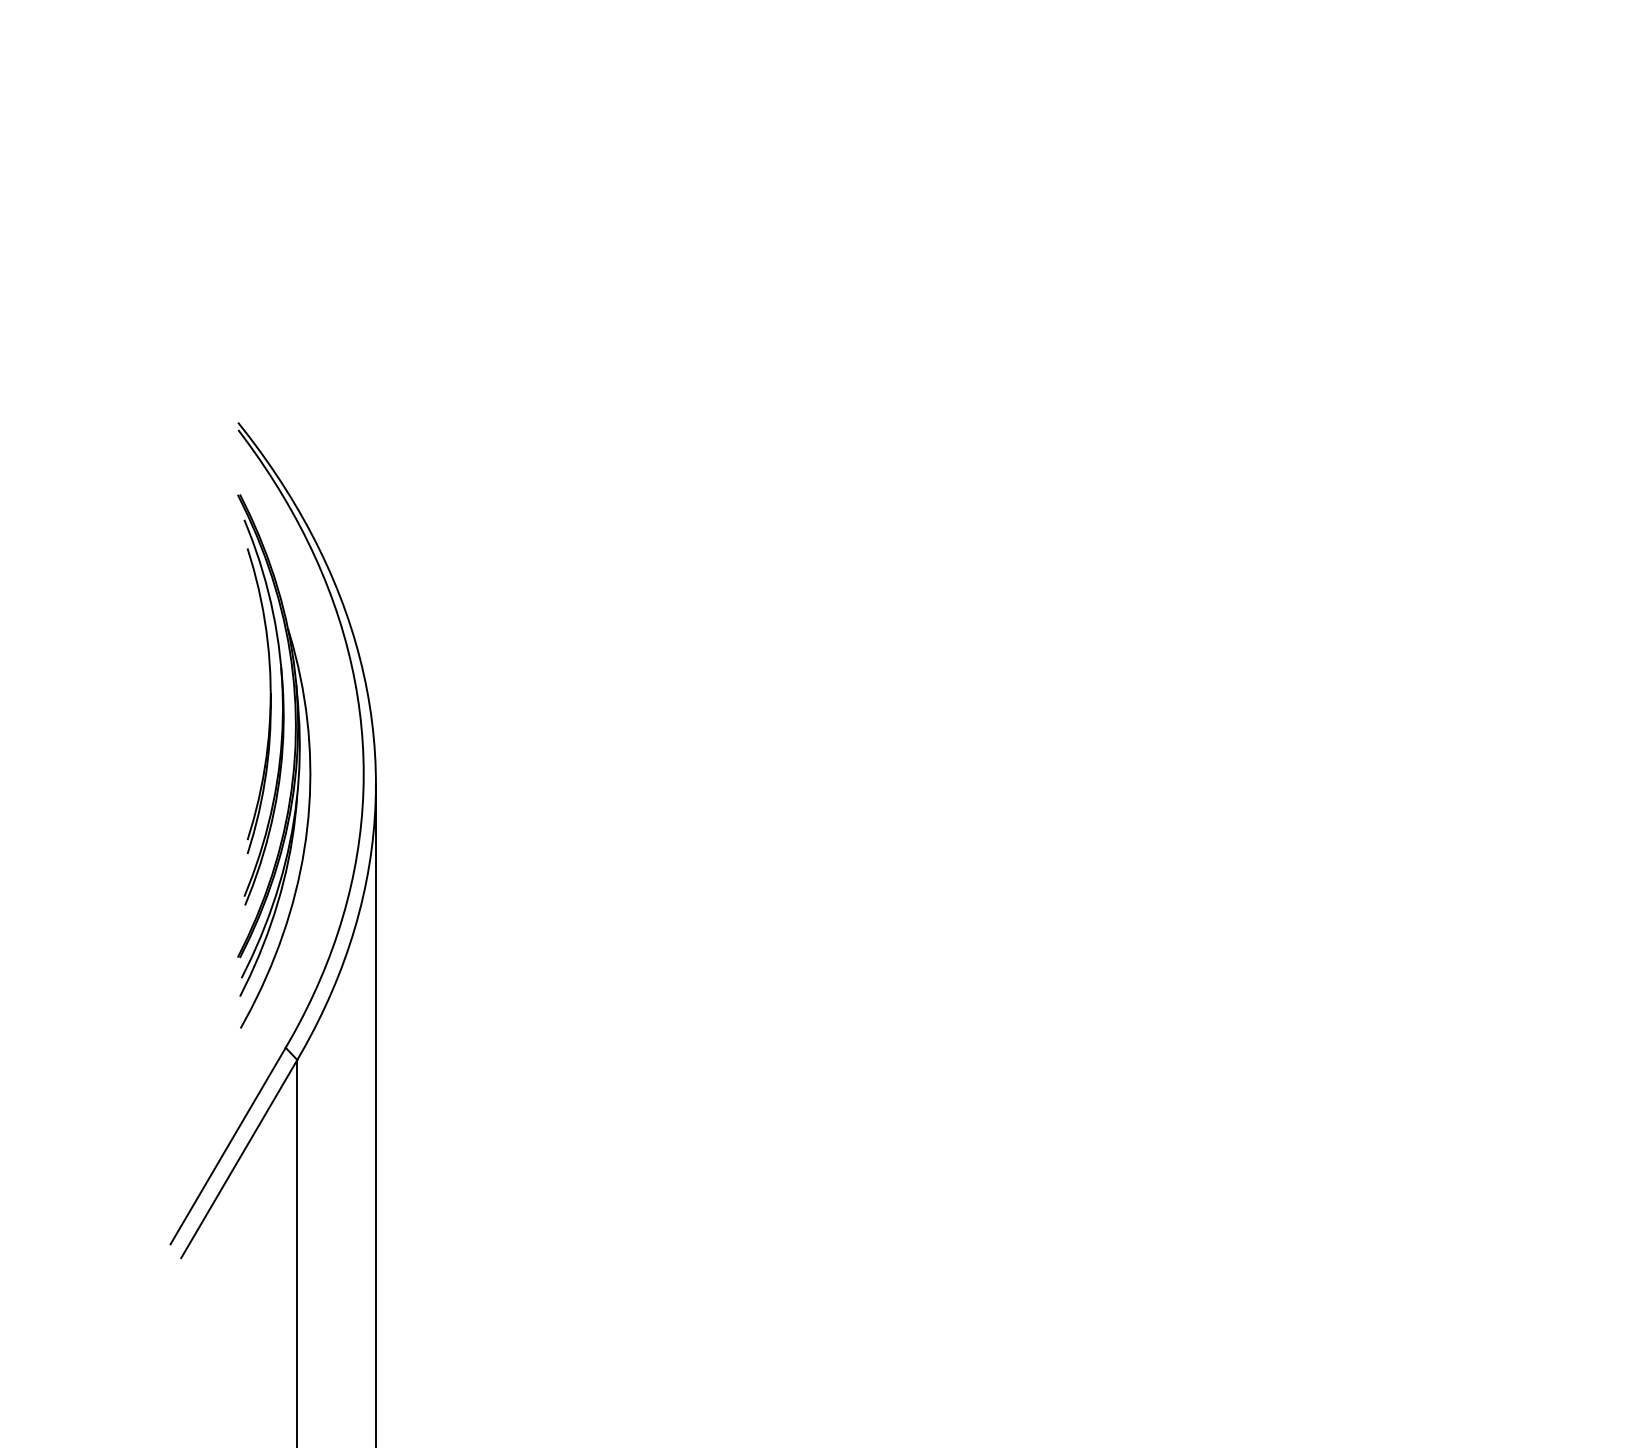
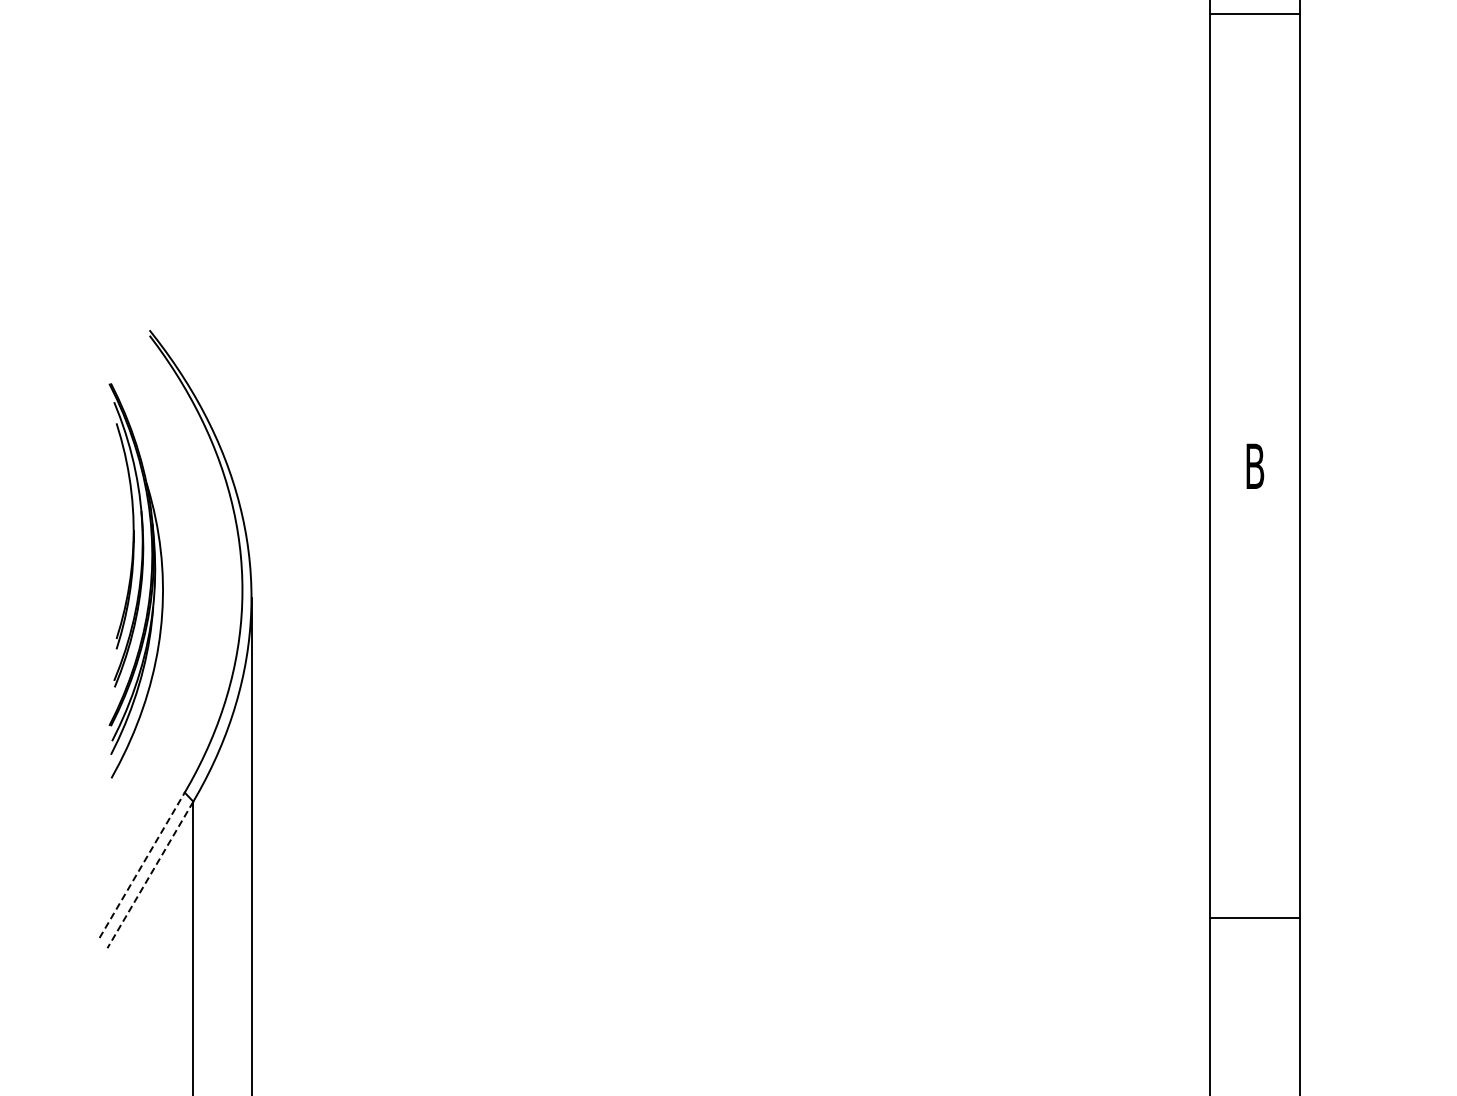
part: (273, 760) -> (135, 580), moved
line: (228, 1144) -> (142, 864), solid -> dashed
line: (239, 1158) -> (150, 874), solid -> dashed

